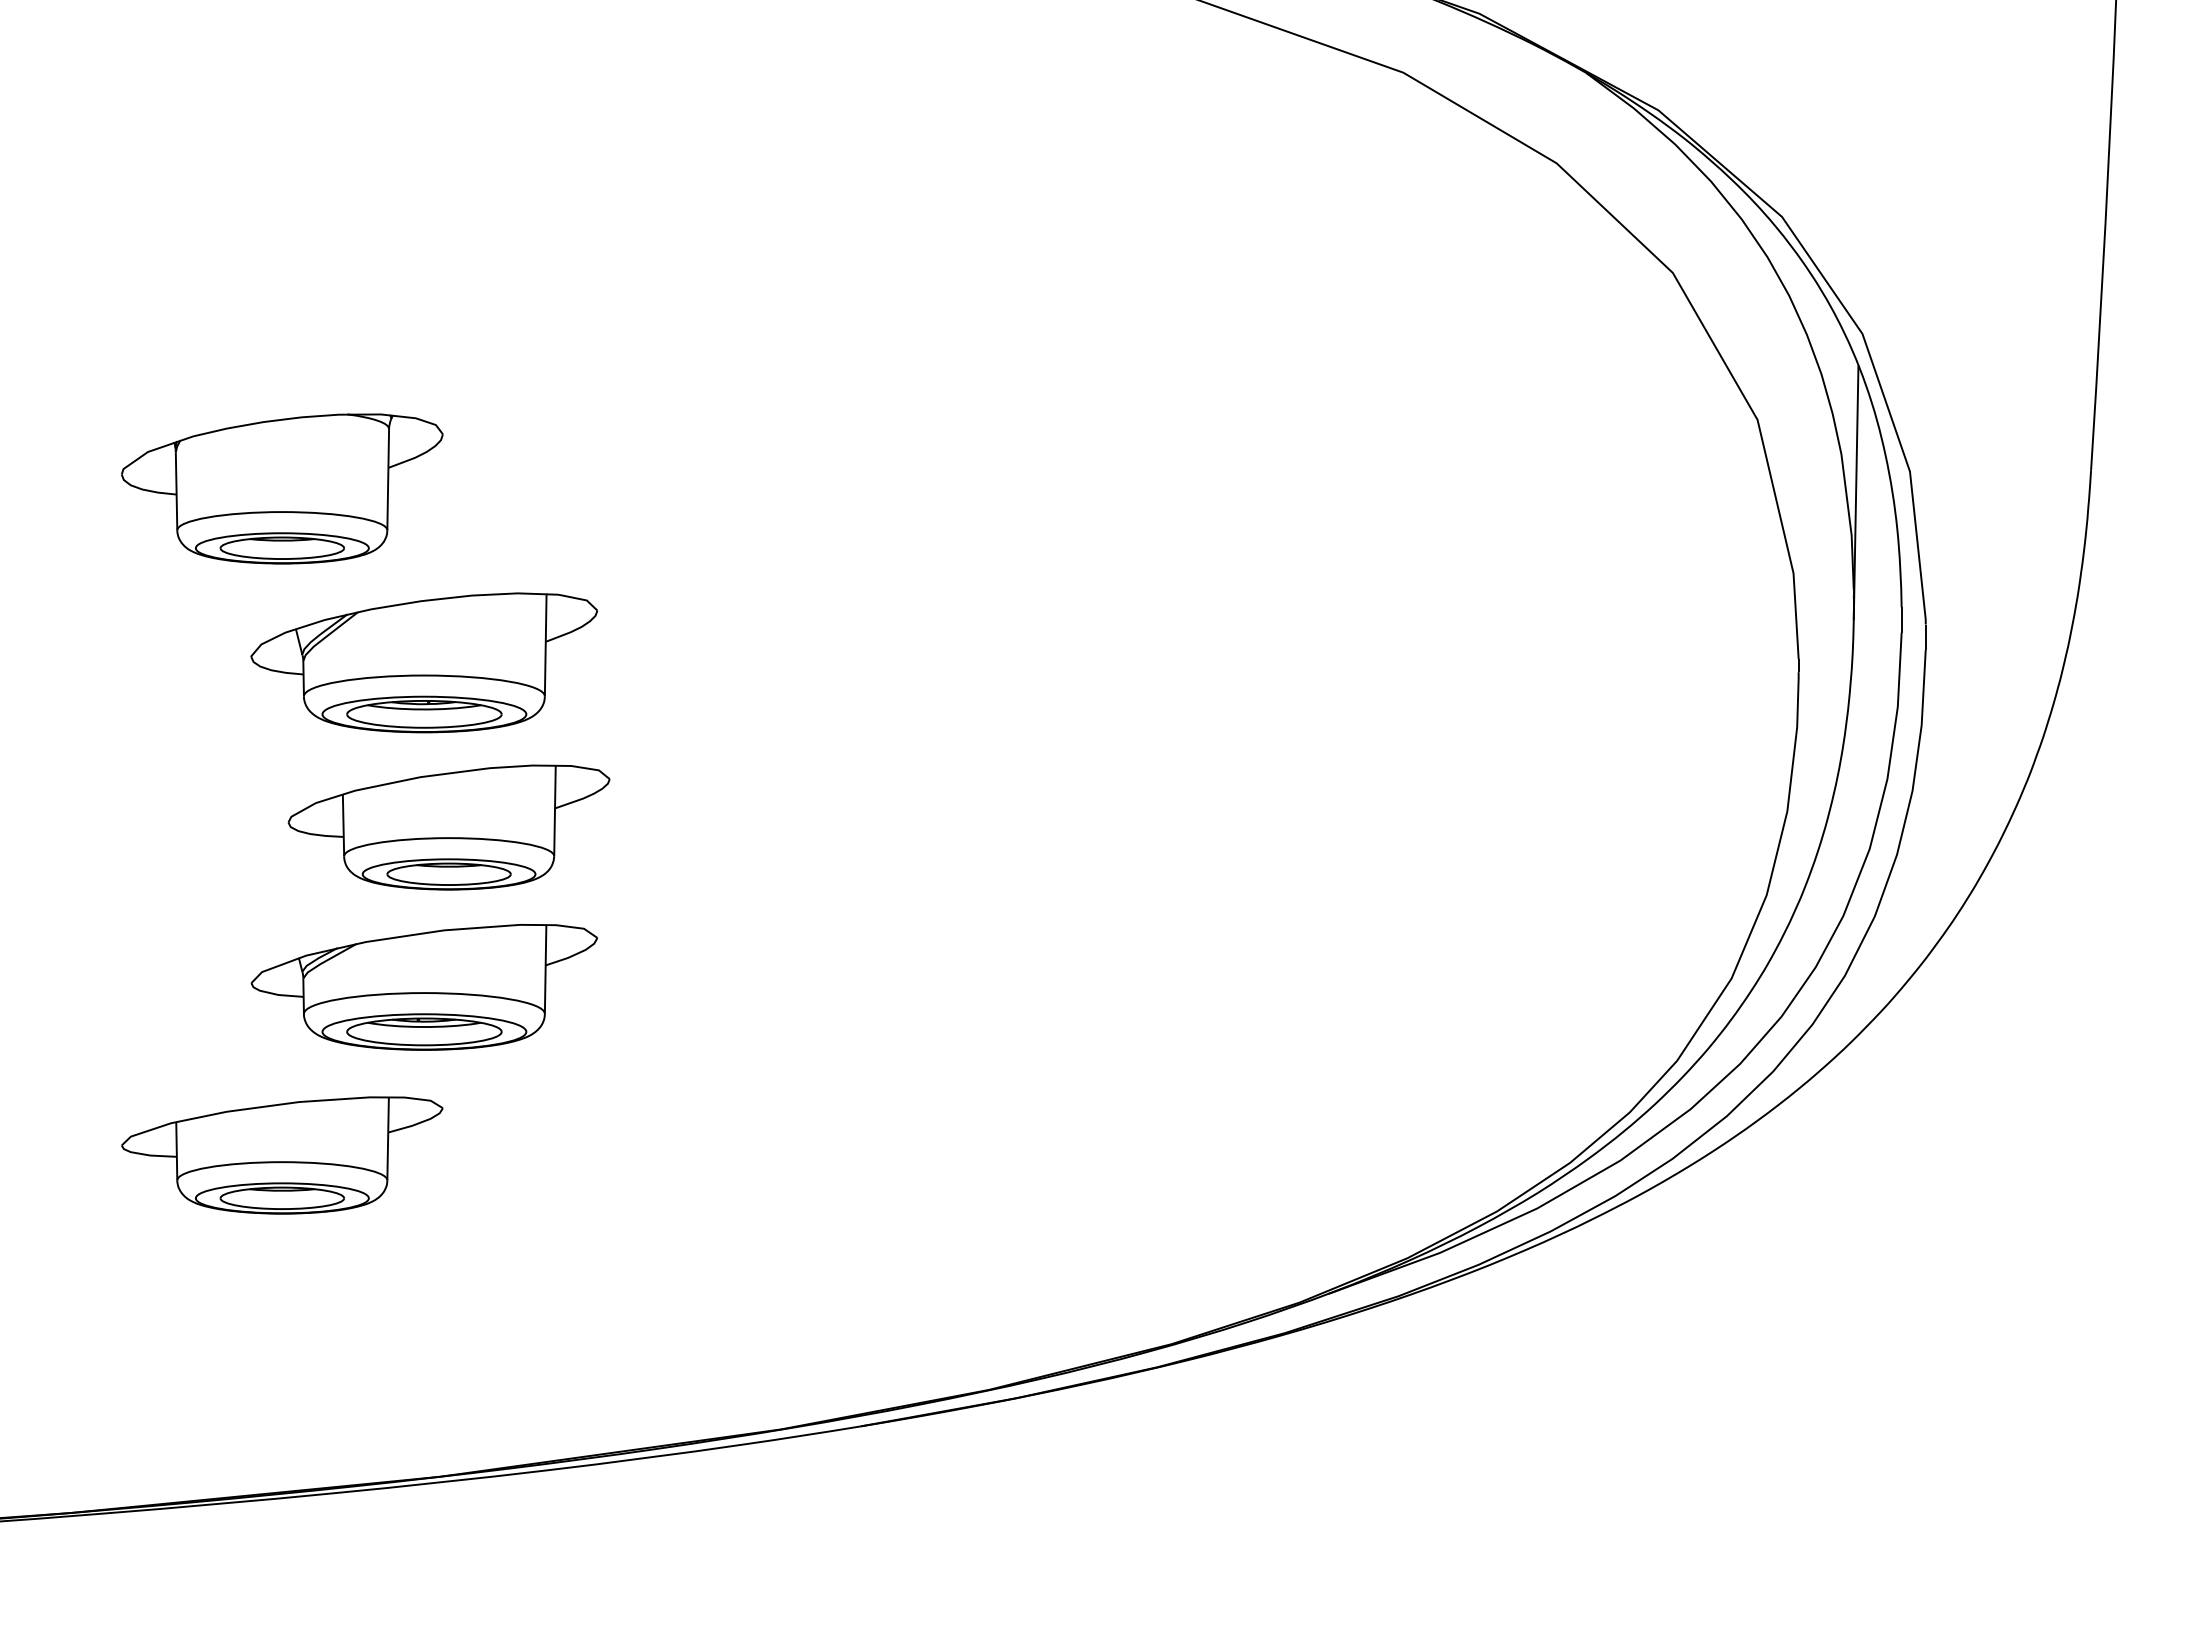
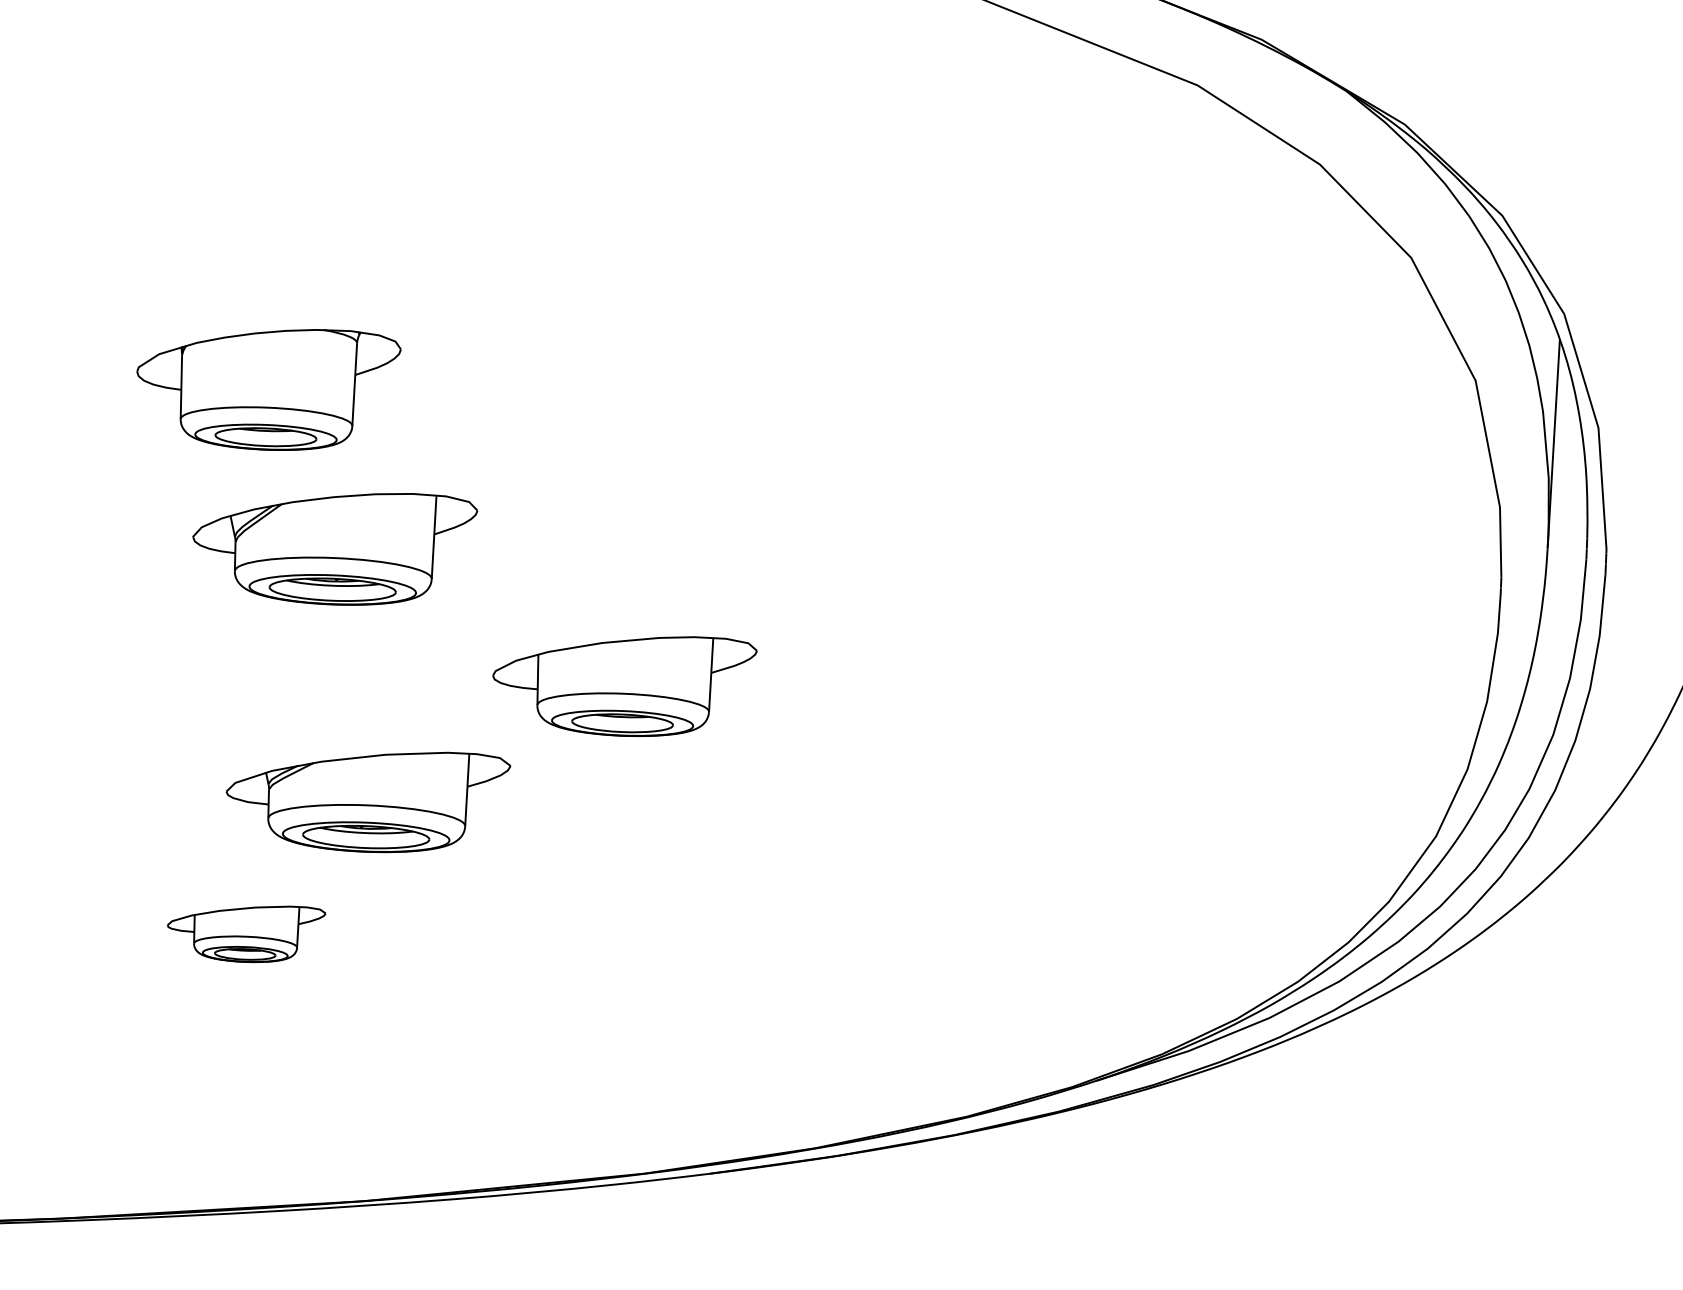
part: (424, 662) -> (334, 547), moved
part: (448, 827) -> (623, 685), moved
part: (282, 1155) -> (246, 933), size x0.6

